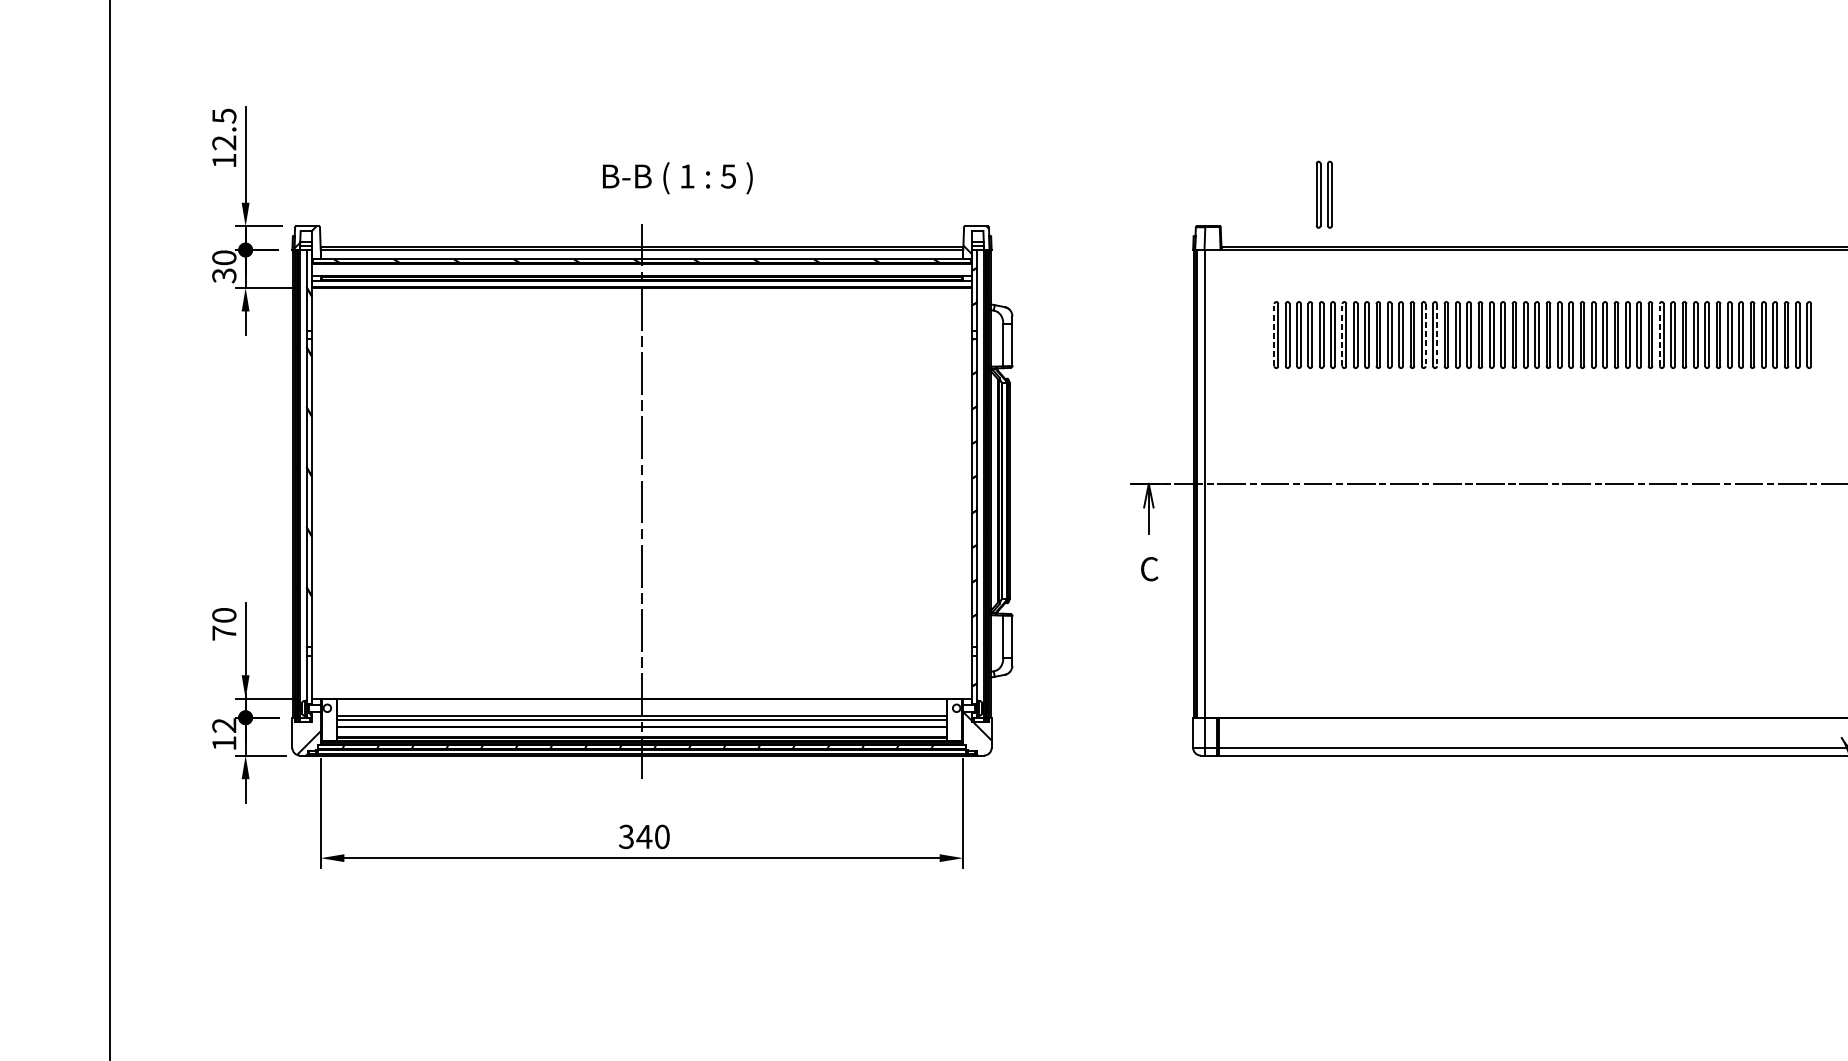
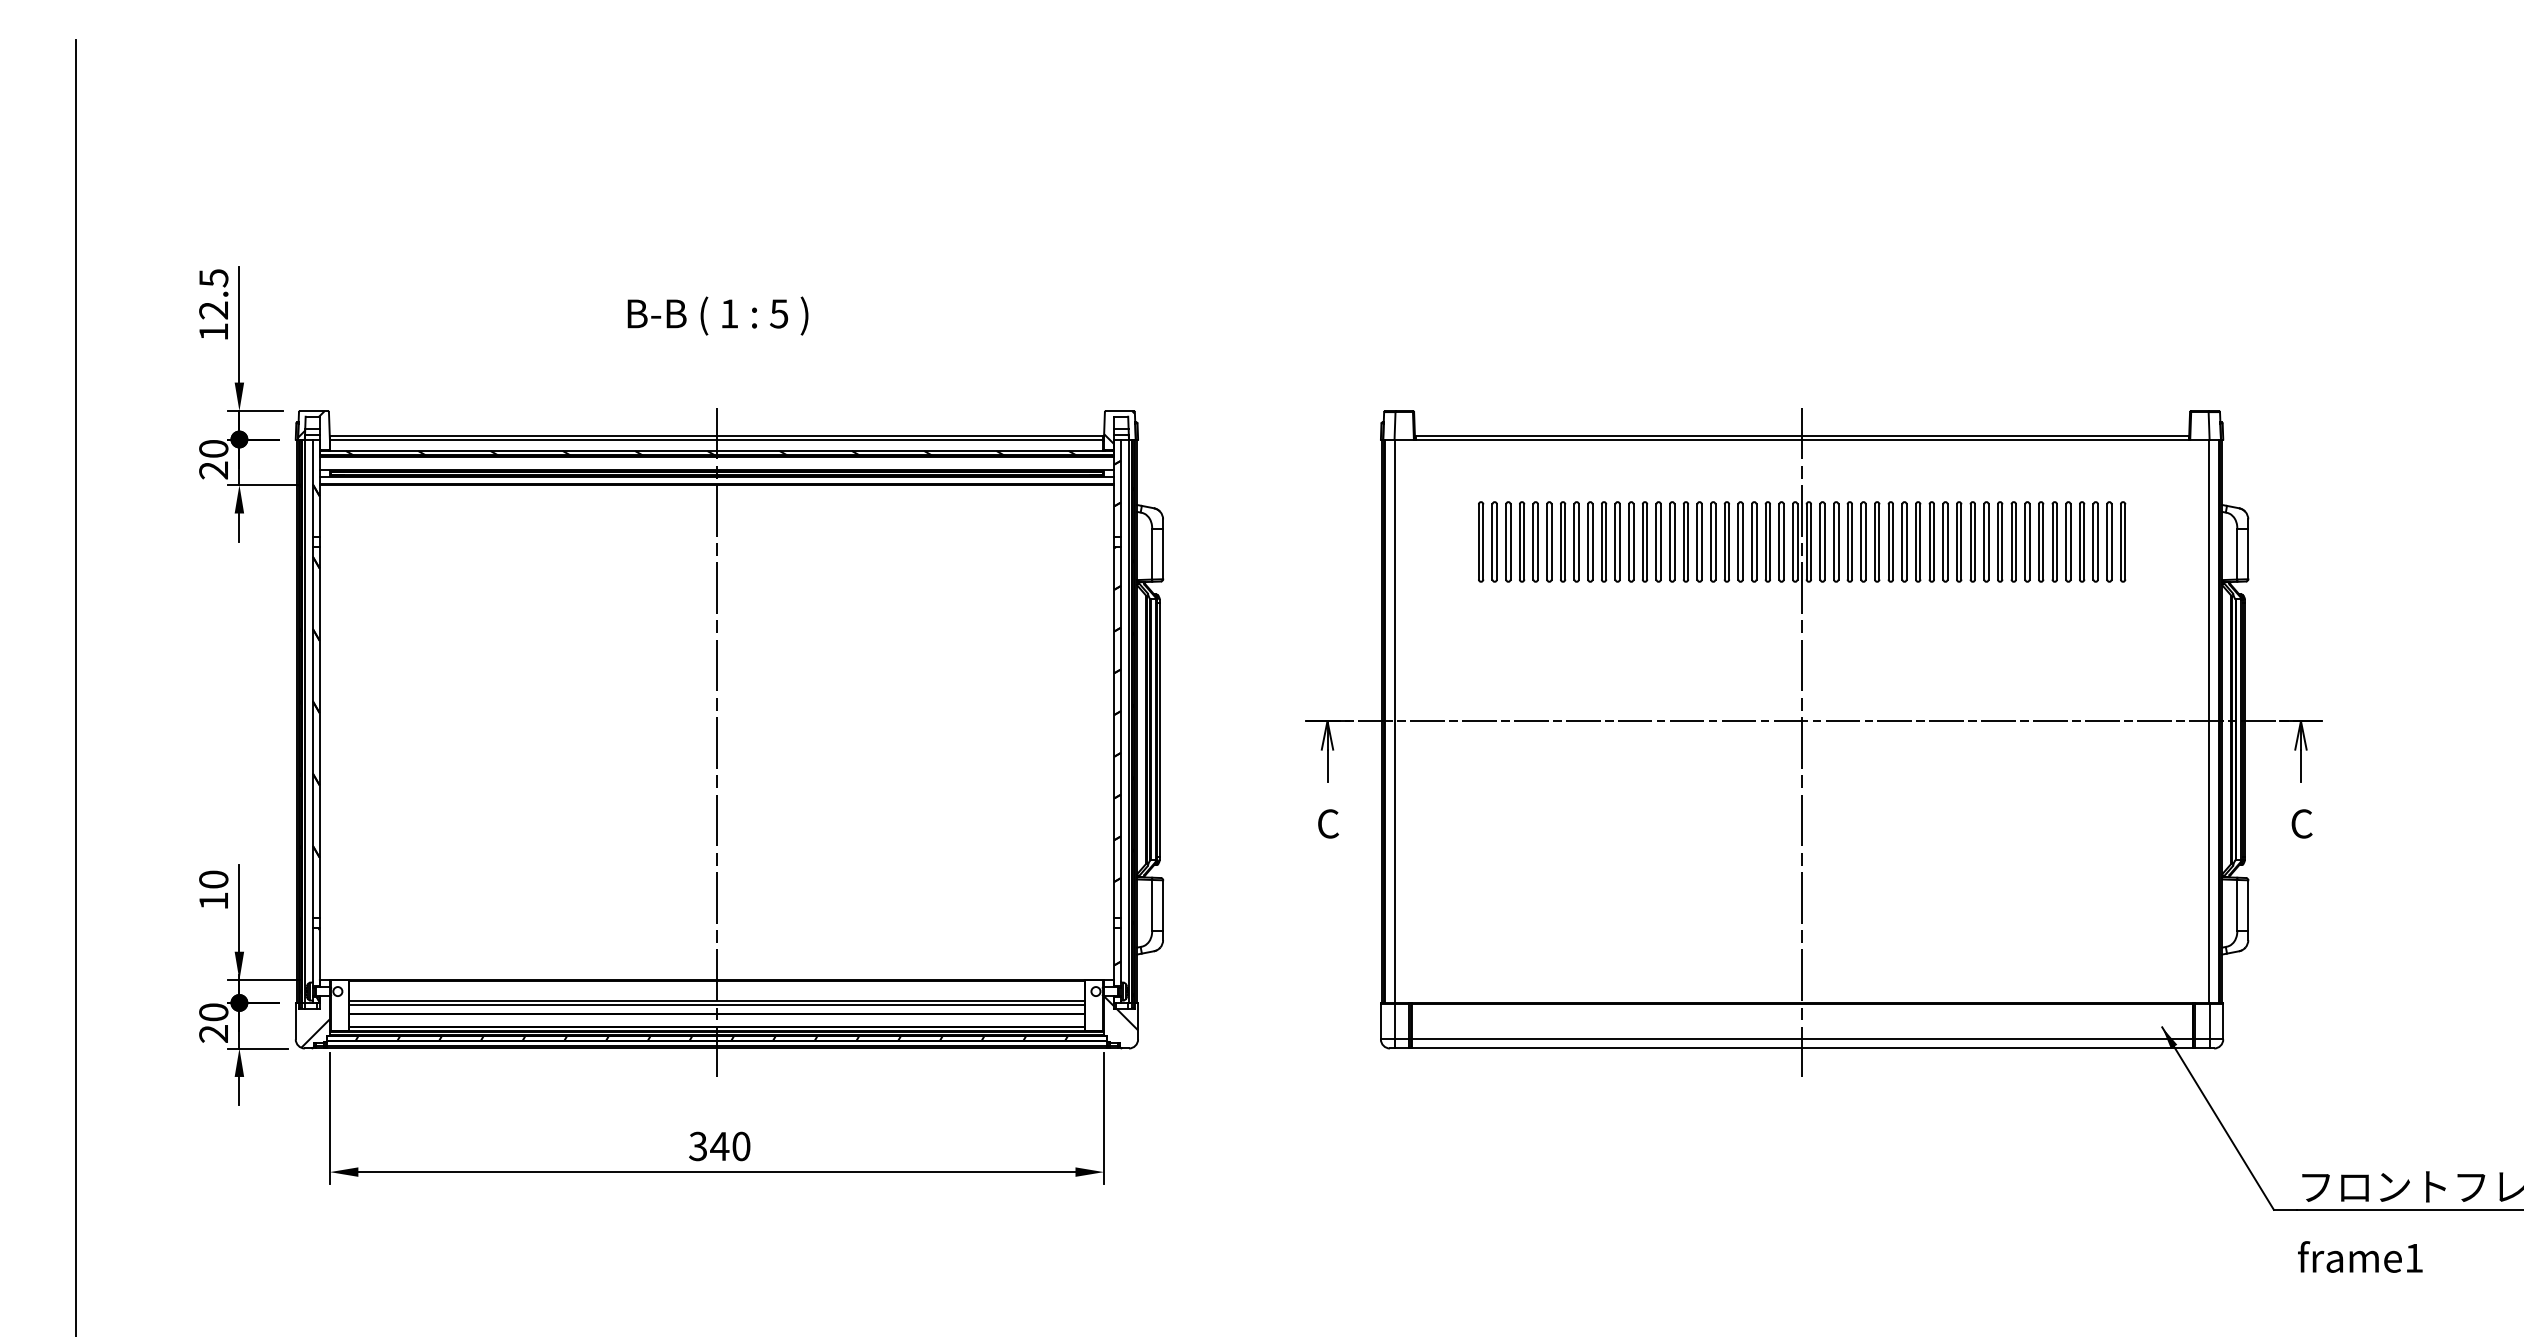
text: (677, 177) -> (717, 315), moved
part: (1324, 194) -> (1538, 372), removed
text: (224, 275) -> (213, 470), 30 -> 20
line: (1274, 334) -> (1478, 541), dashed -> solid
line: (1342, 334) -> (1560, 541), dashed -> solid
line: (1425, 334) -> (1660, 541), dashed -> solid
line: (1436, 334) -> (1674, 541), dashed -> solid
line: (1660, 334) -> (1943, 541), dashed -> solid
line: (1543, 500) -> (1802, 741), added
text: (224, 632) -> (213, 900), 70 -> 10
text: (224, 733) -> (213, 1022), 12 -> 20

